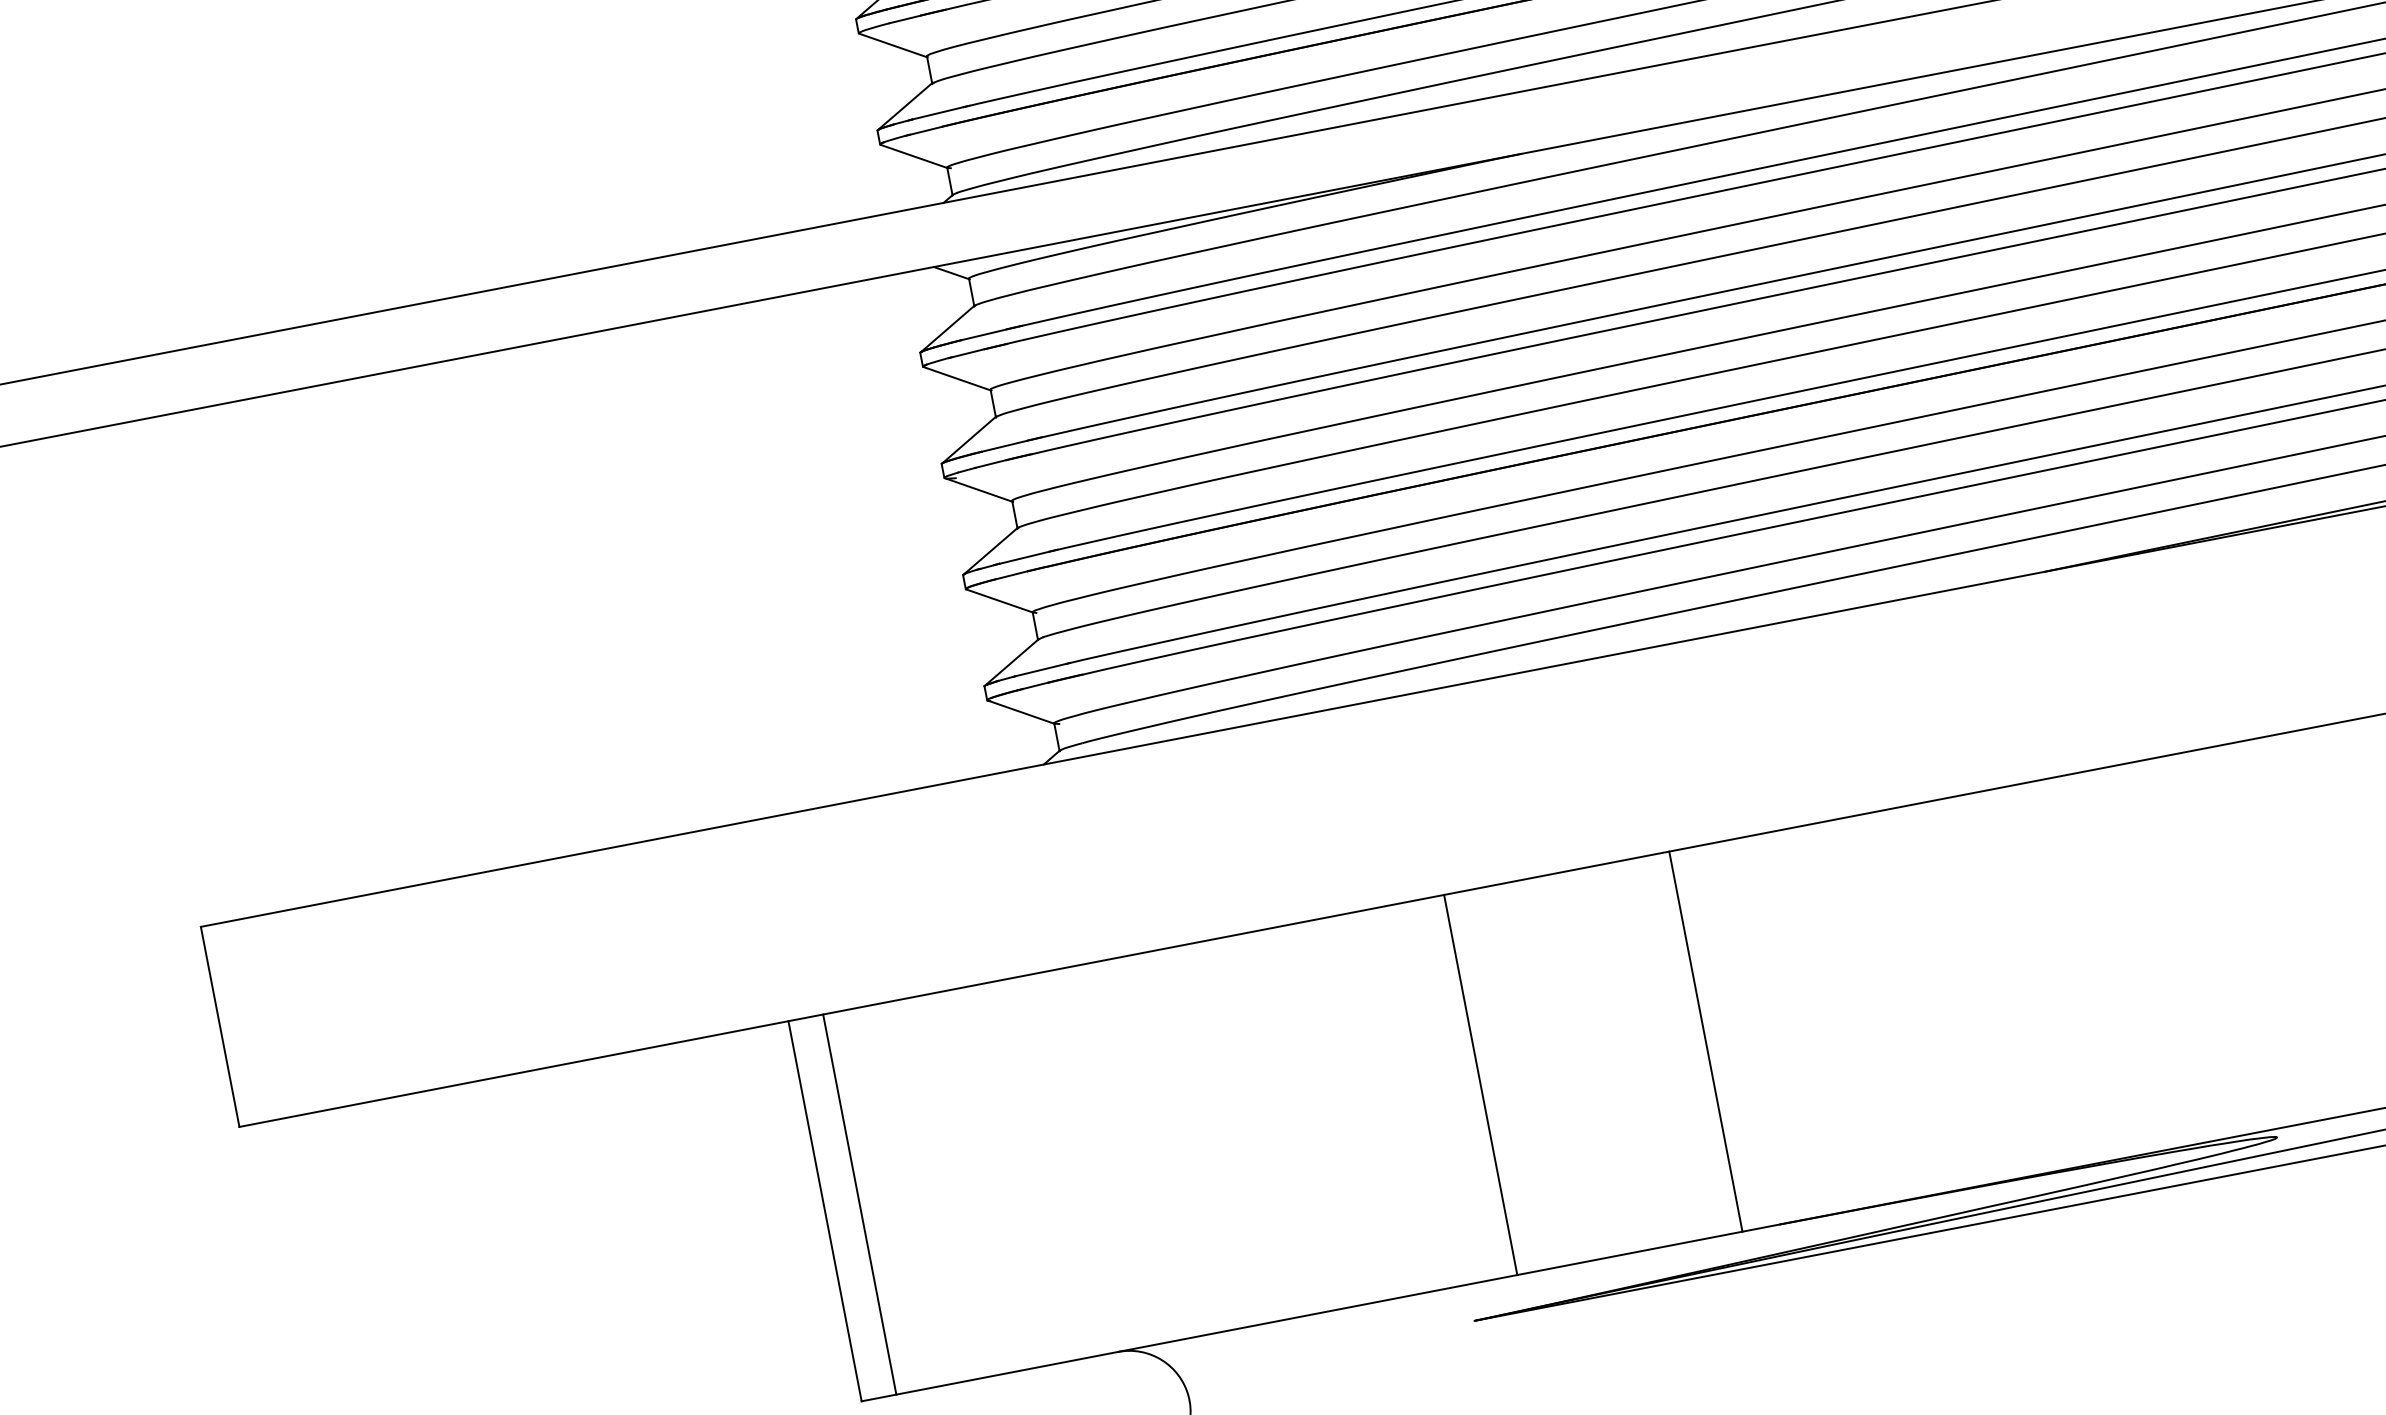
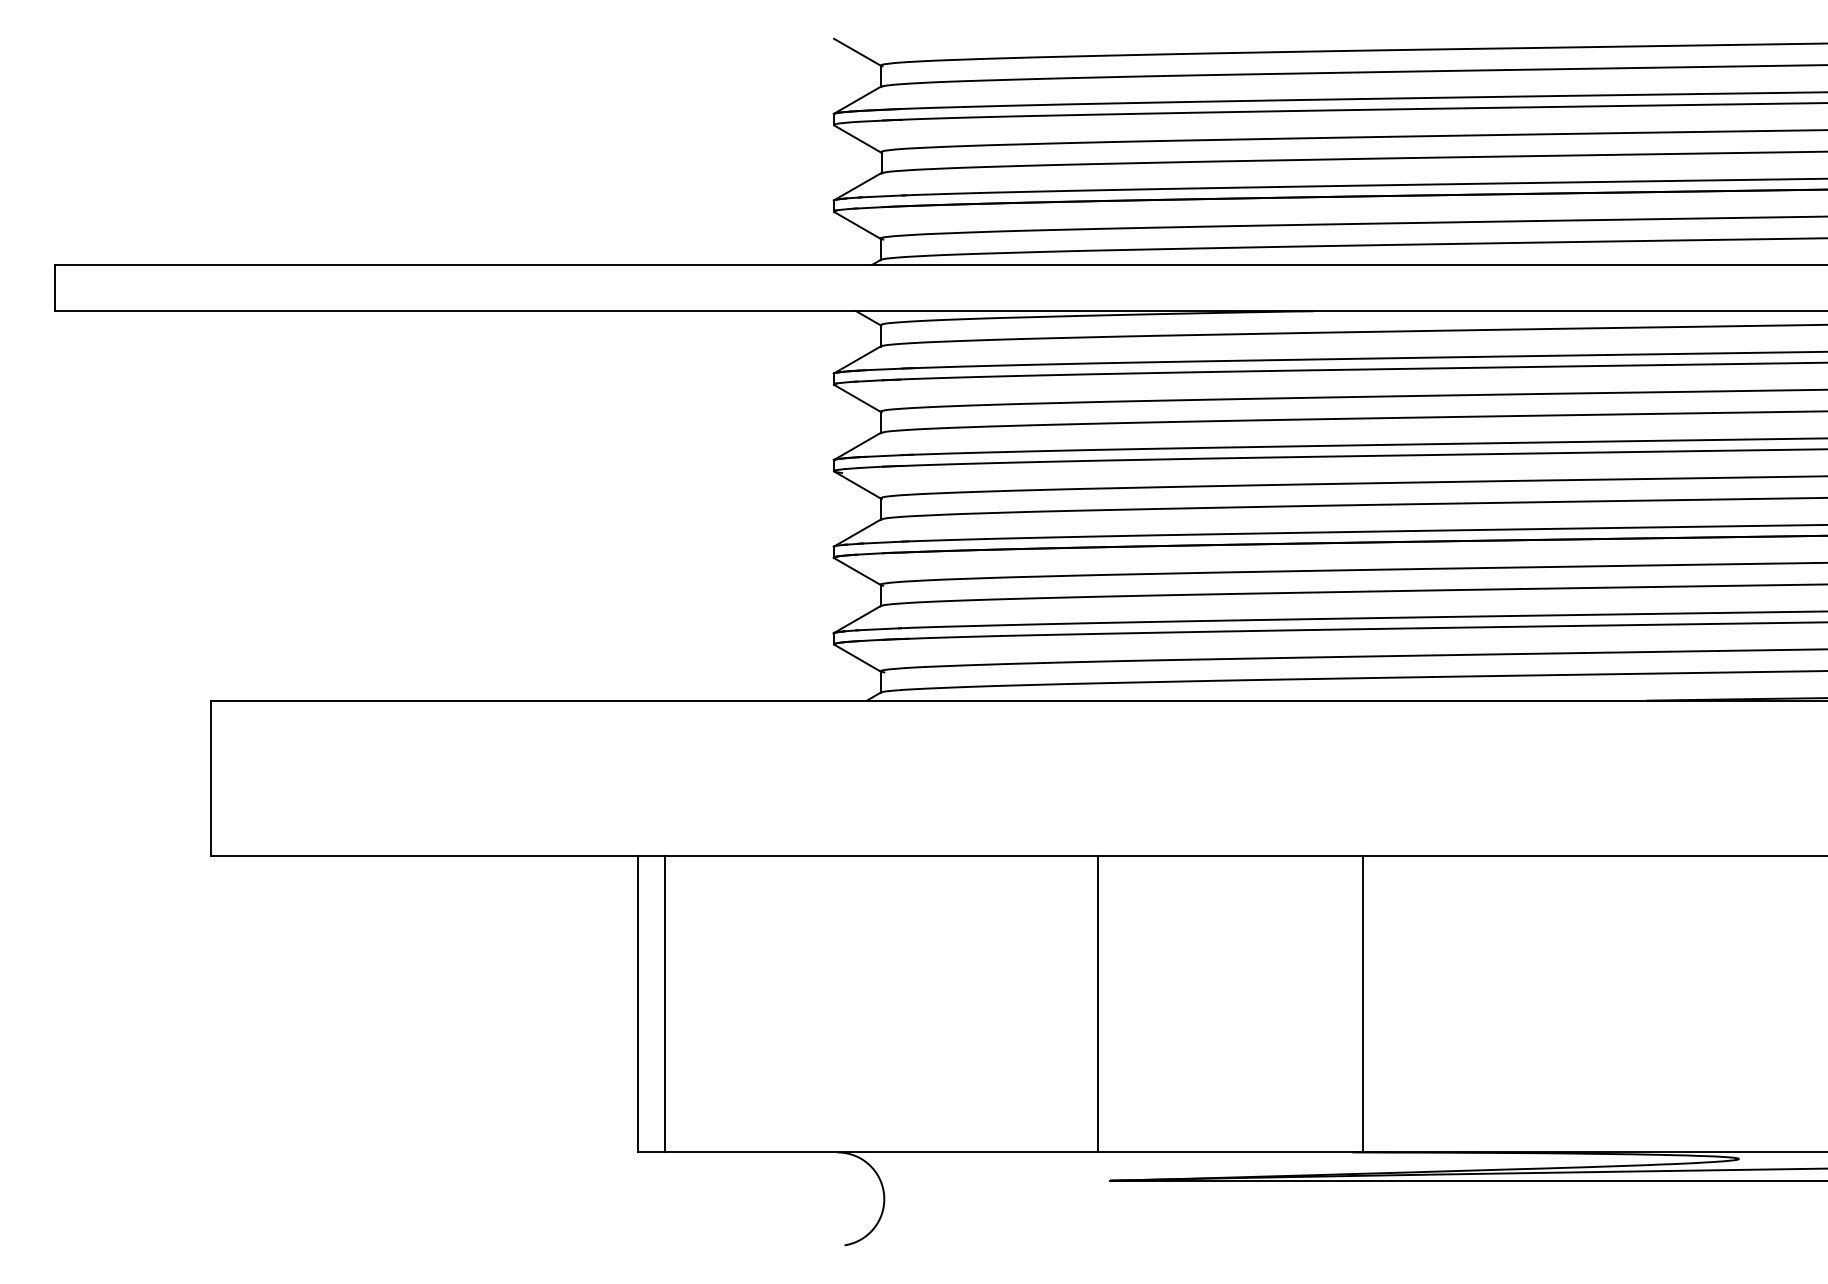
line: (1705, 1041) -> (1362, 1004), moved
line: (1480, 1085) -> (1097, 1004), moved

